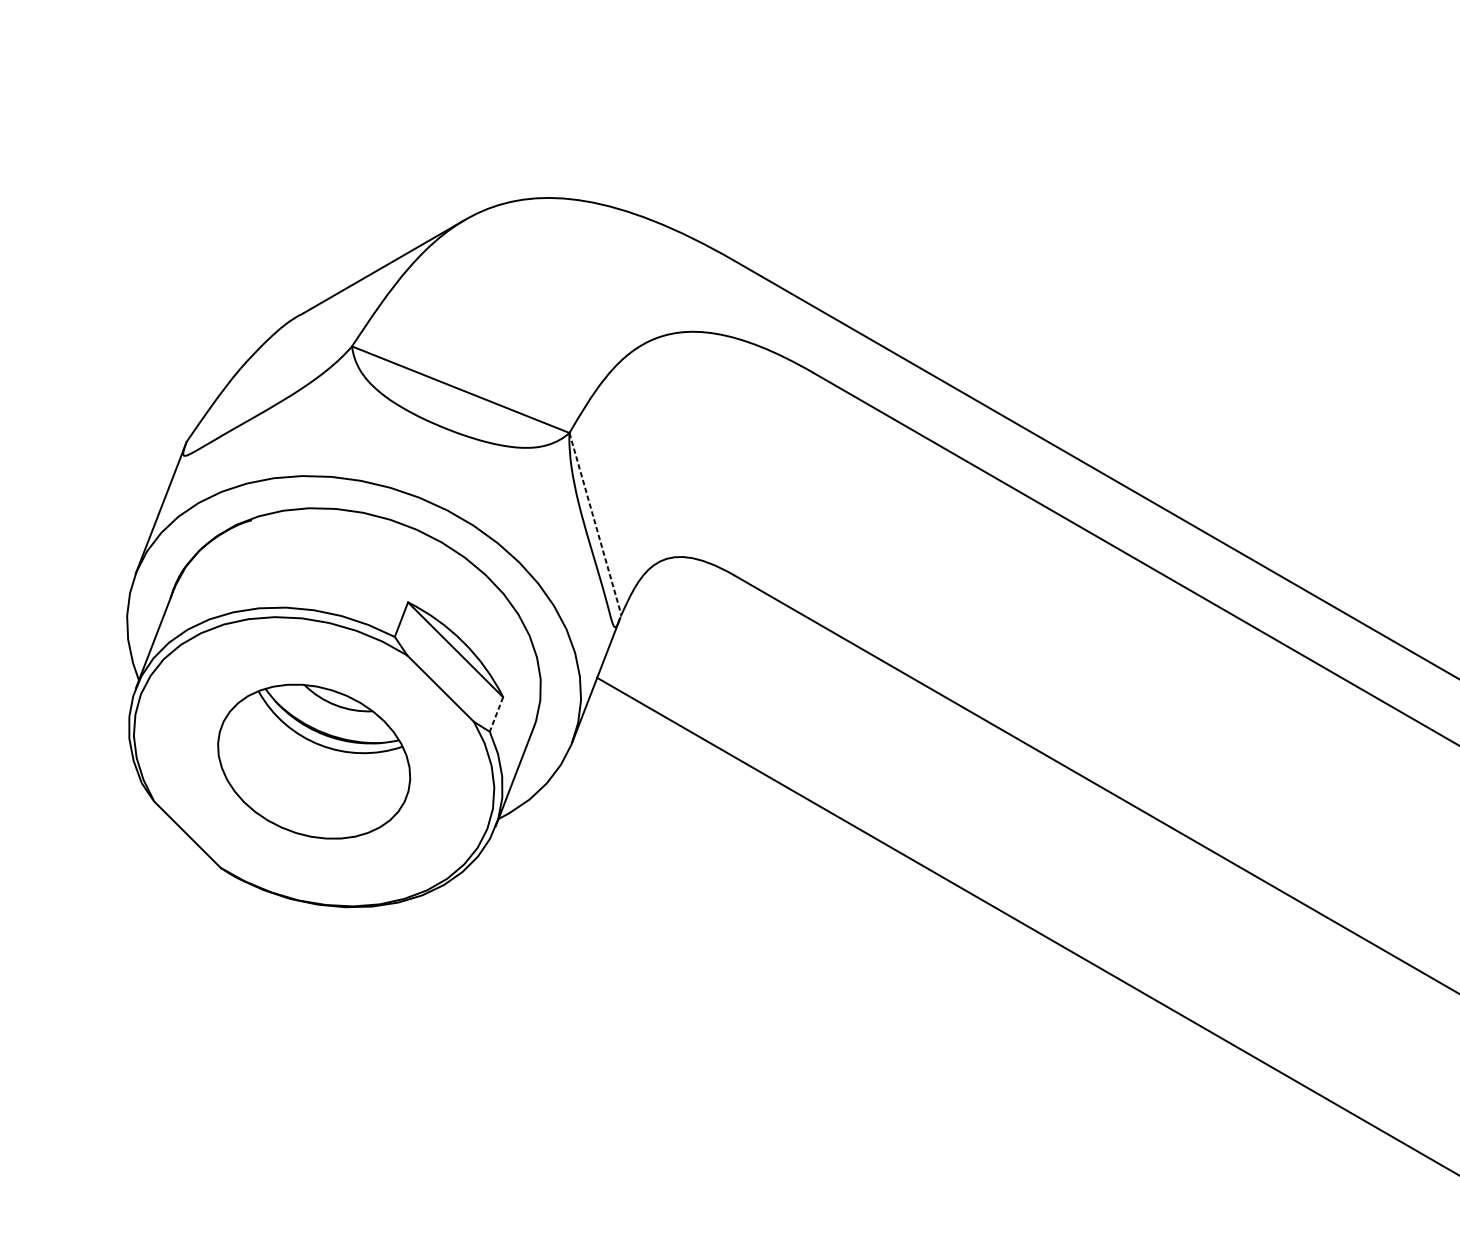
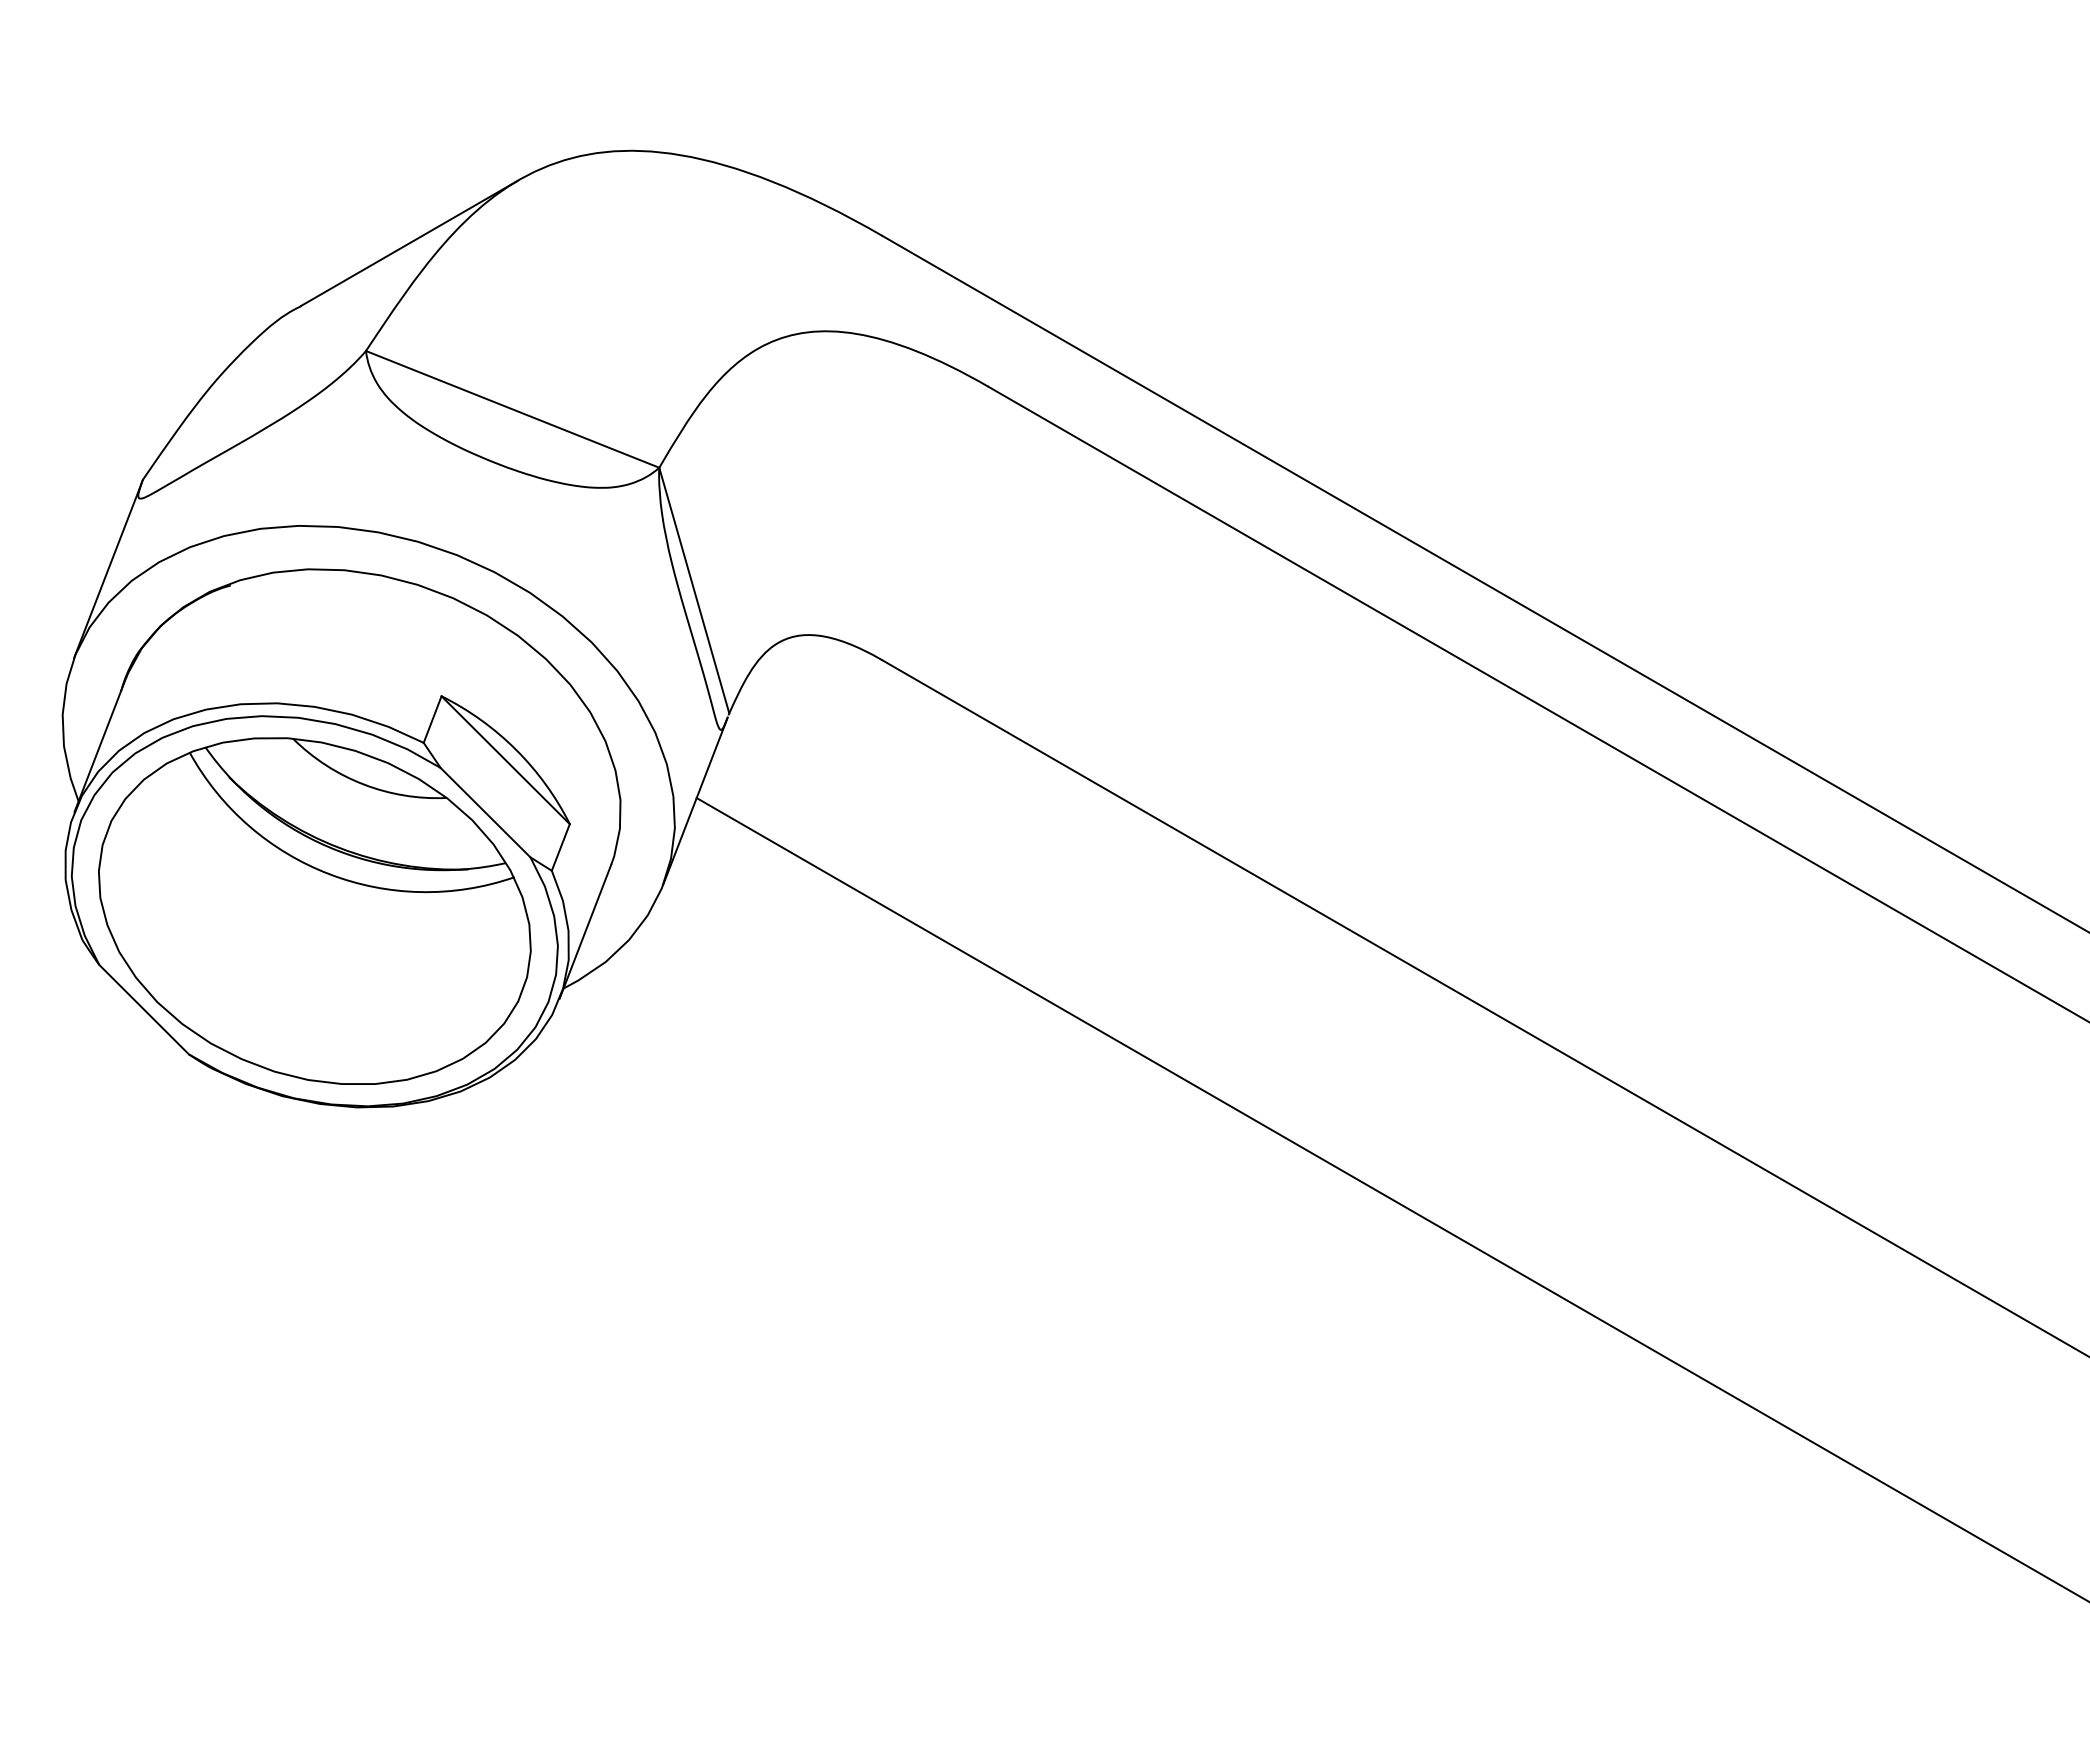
line: (595, 523) -> (694, 590), dashed -> solid
line: (496, 714) -> (560, 847), dashed -> solid
part: (313, 761) -> (314, 910), size x1.67

